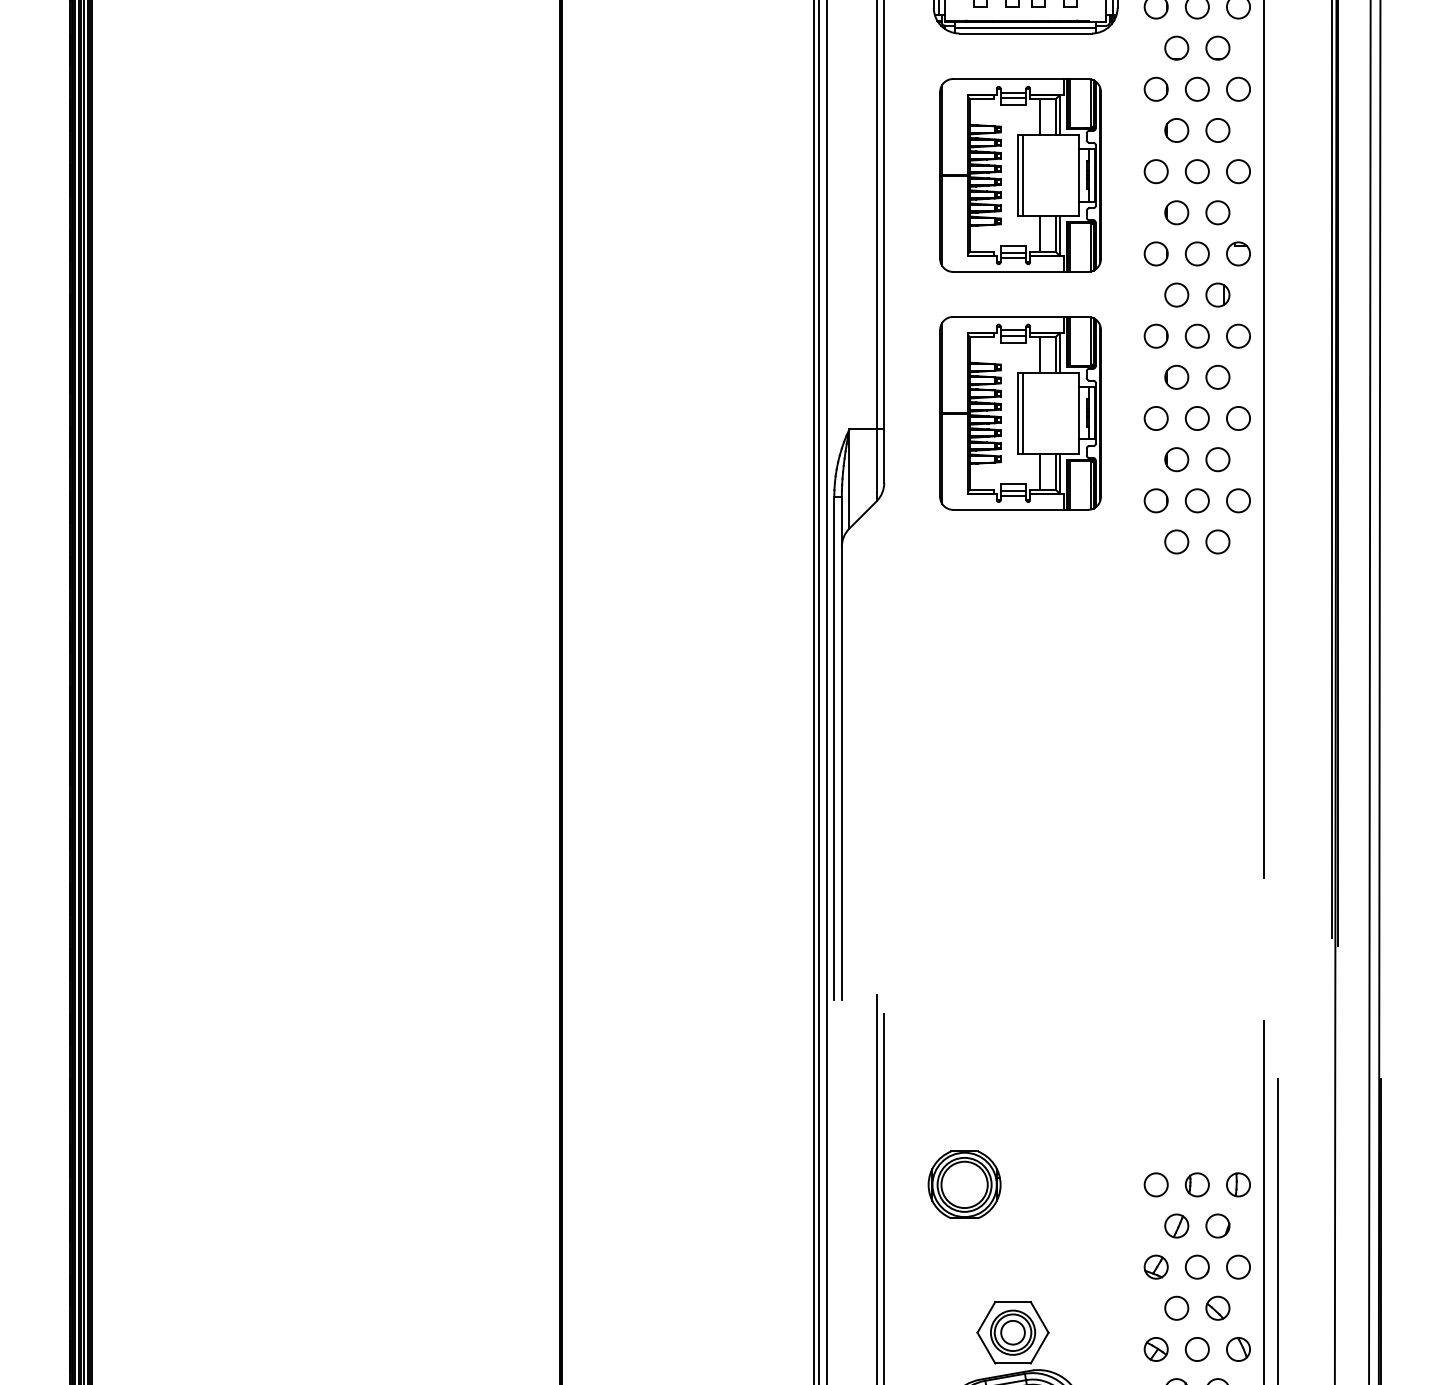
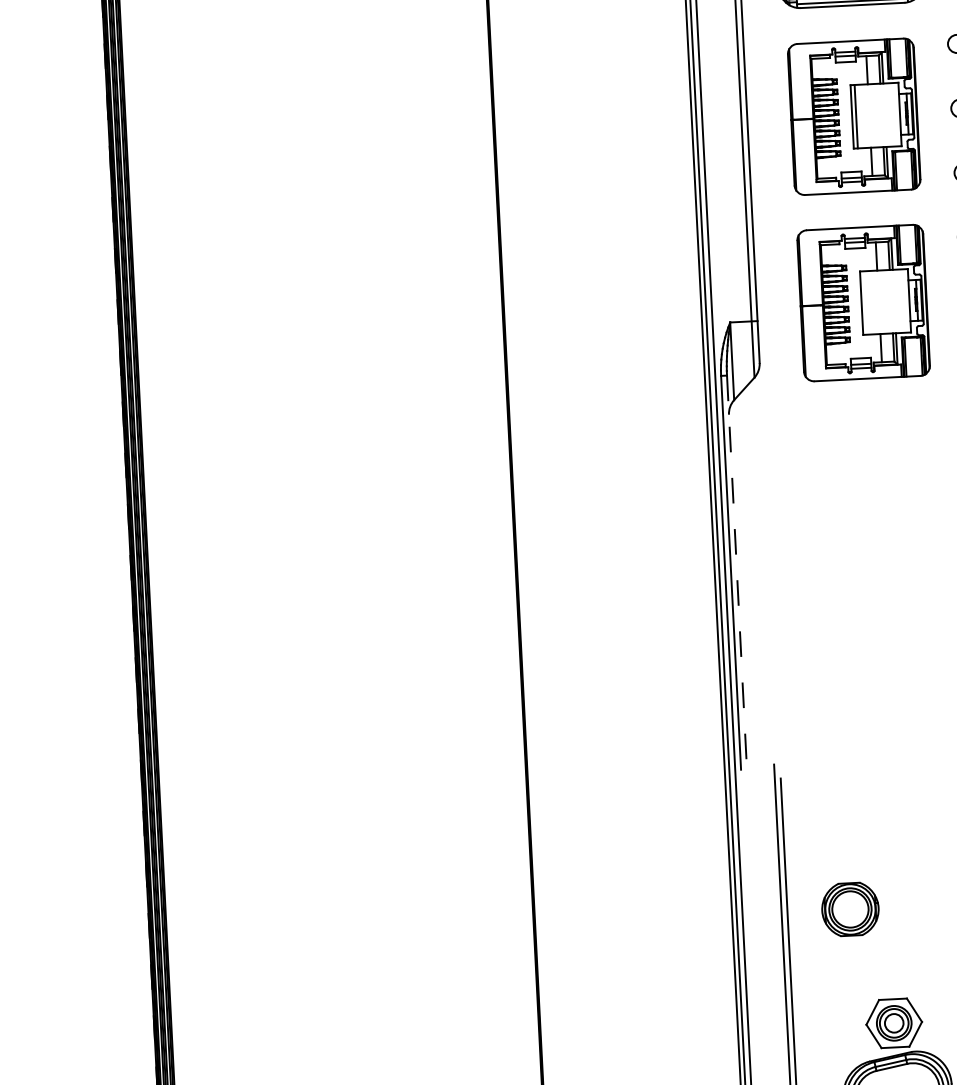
line: (1023, 412) -> (865, 302), removed
line: (841, 748) -> (736, 572), solid -> dashed

